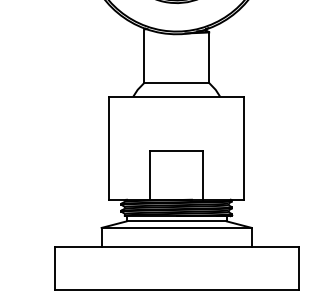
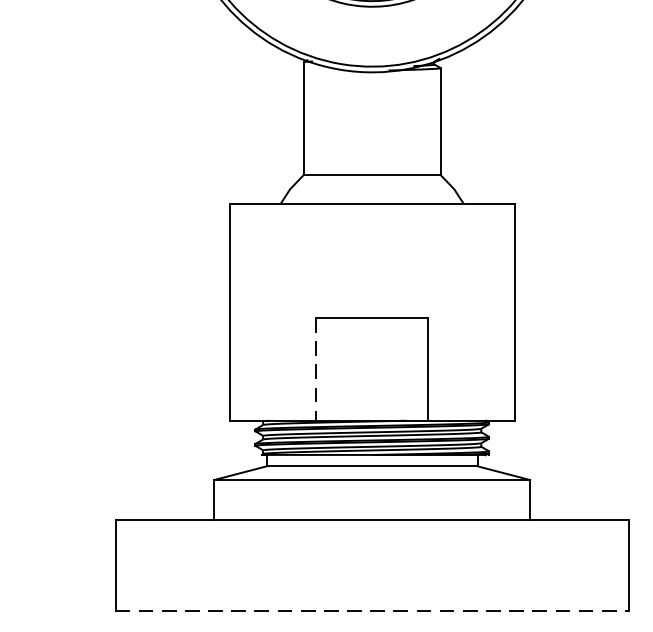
line: (150, 175) -> (317, 369), solid -> dashed
line: (176, 290) -> (371, 611), solid -> dashed

